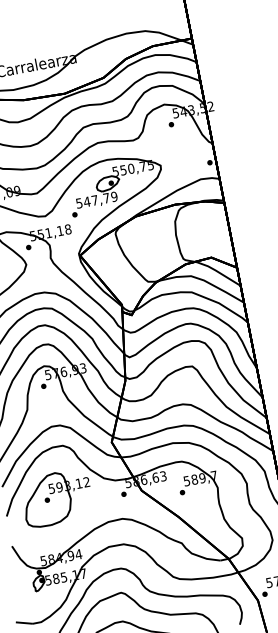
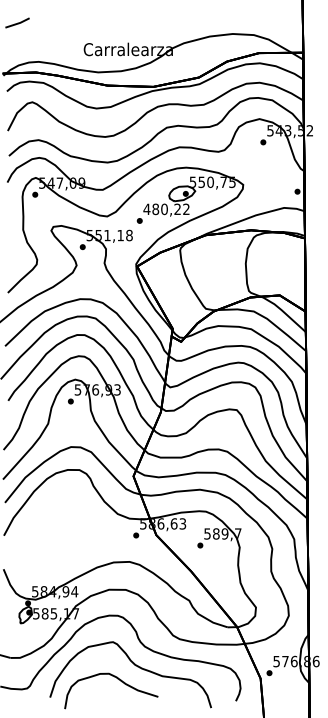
text: (96, 200) -> (166, 209), 547,79 -> 480,22
part: (57, 498) -> (62, 526), removed

